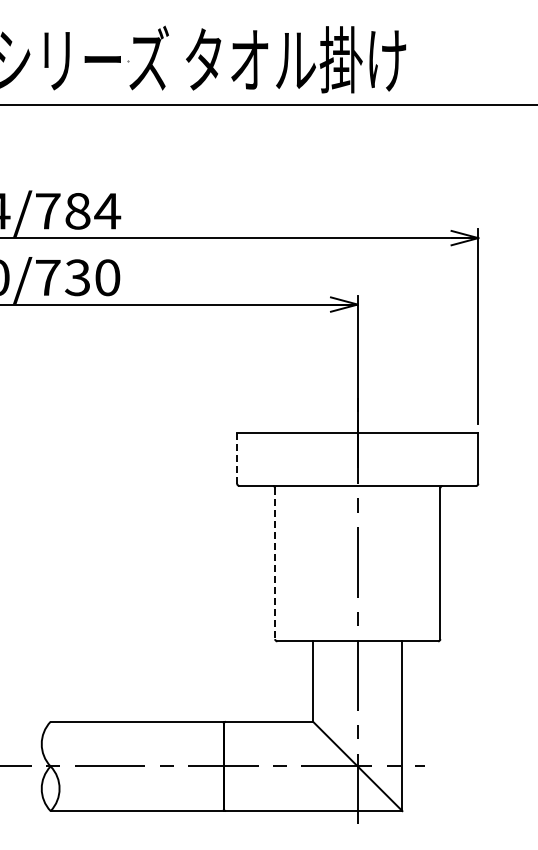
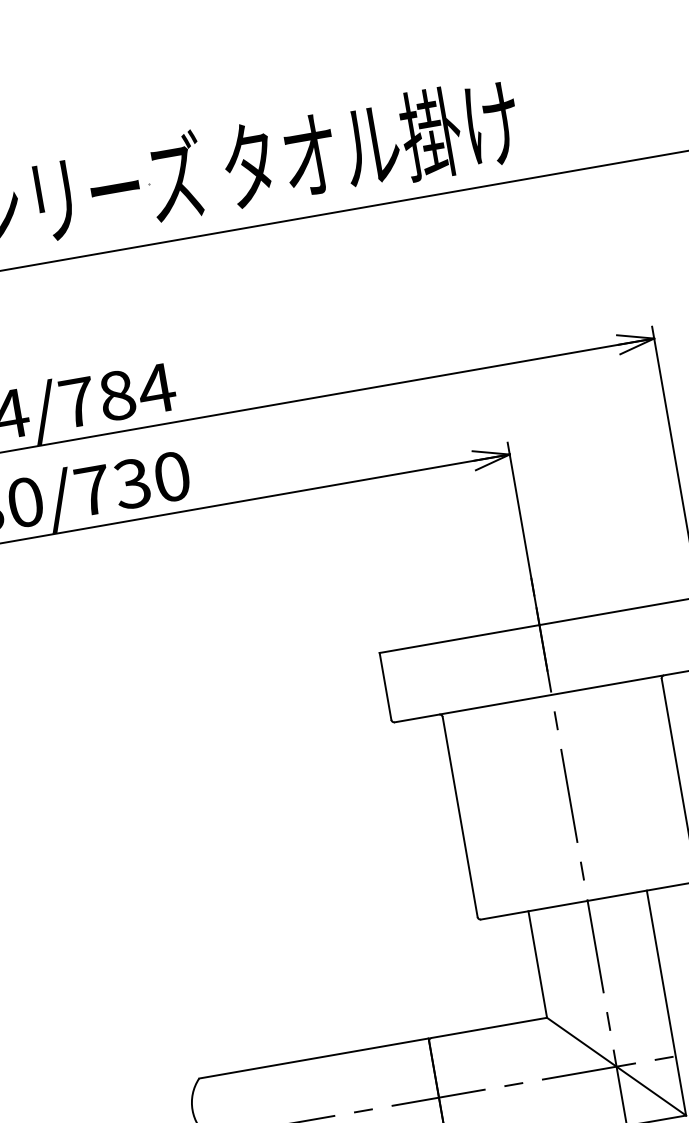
line: (237, 458) -> (385, 686), dashed -> solid
line: (275, 564) -> (460, 818), dashed -> solid

